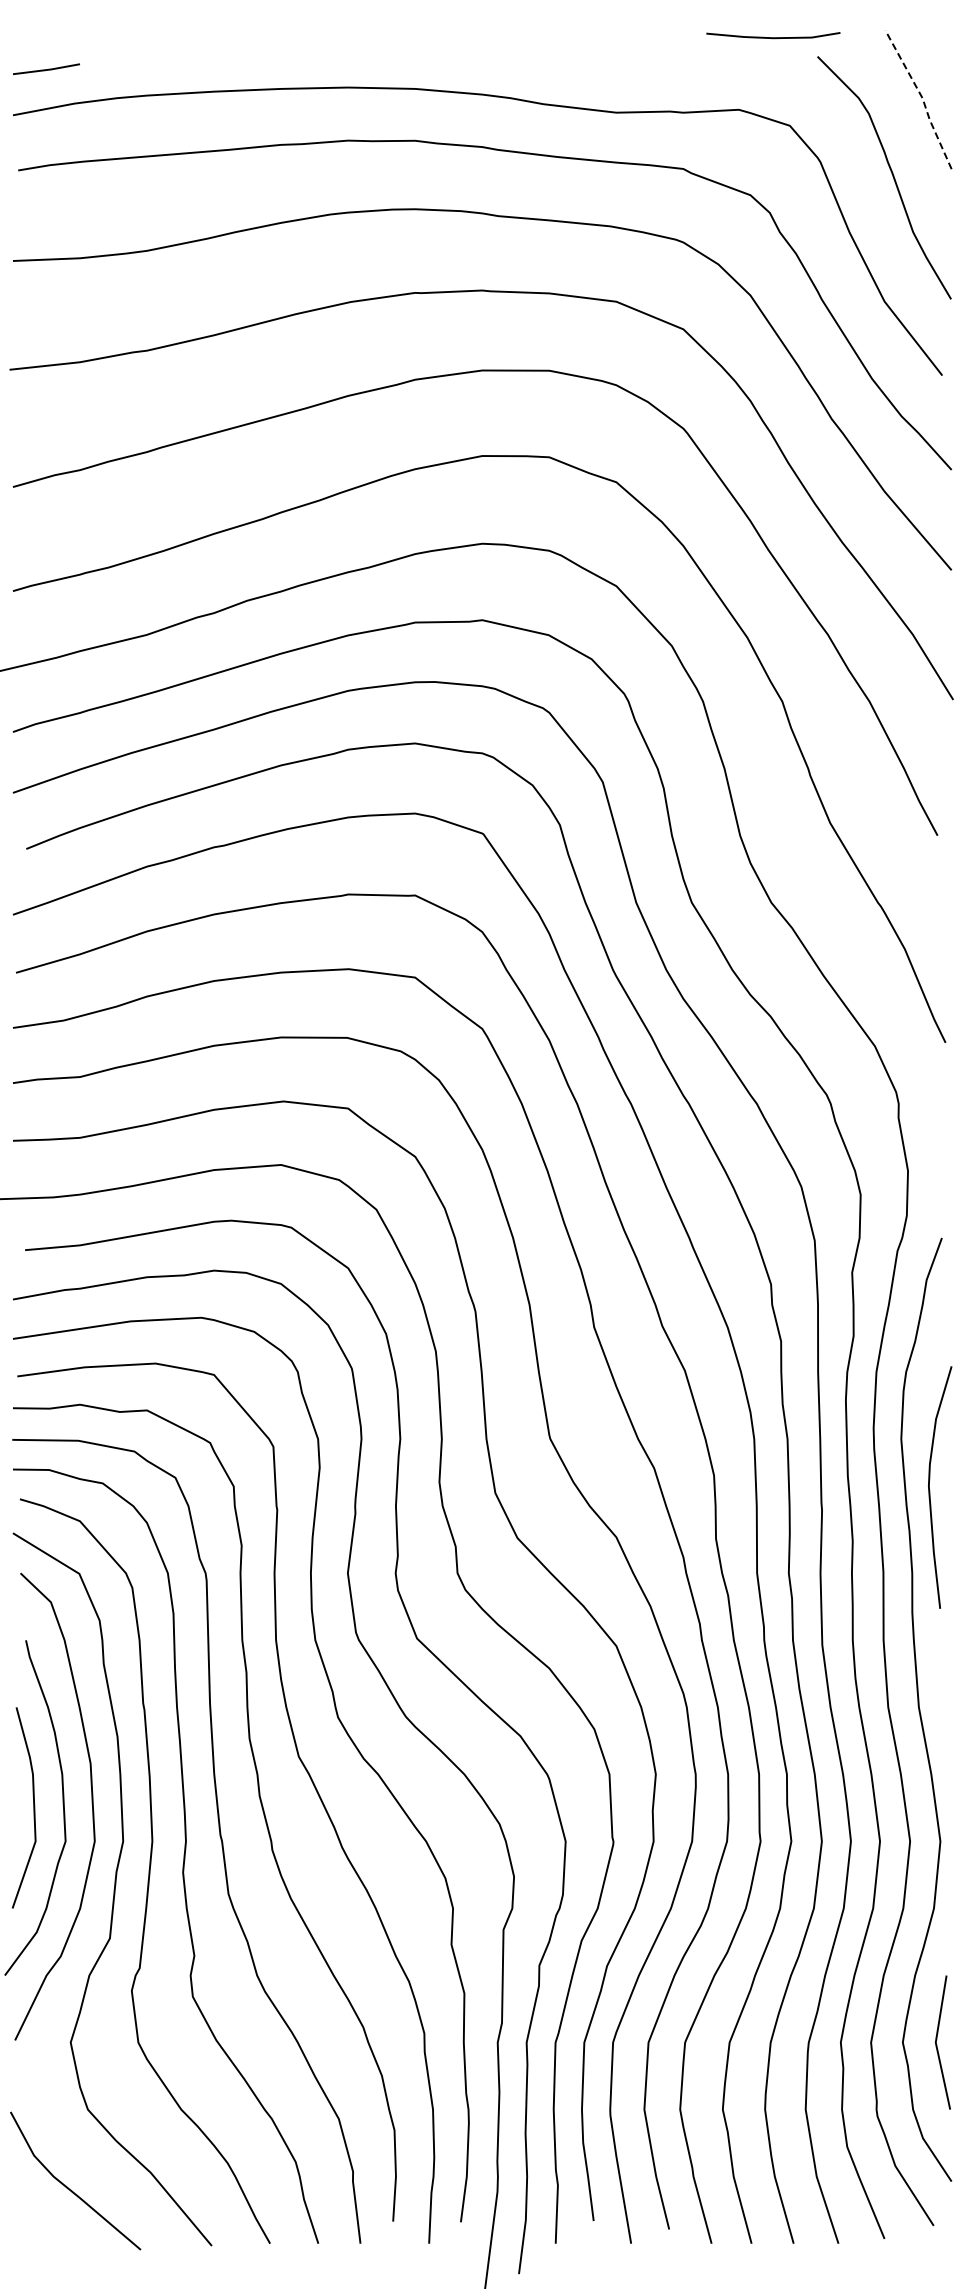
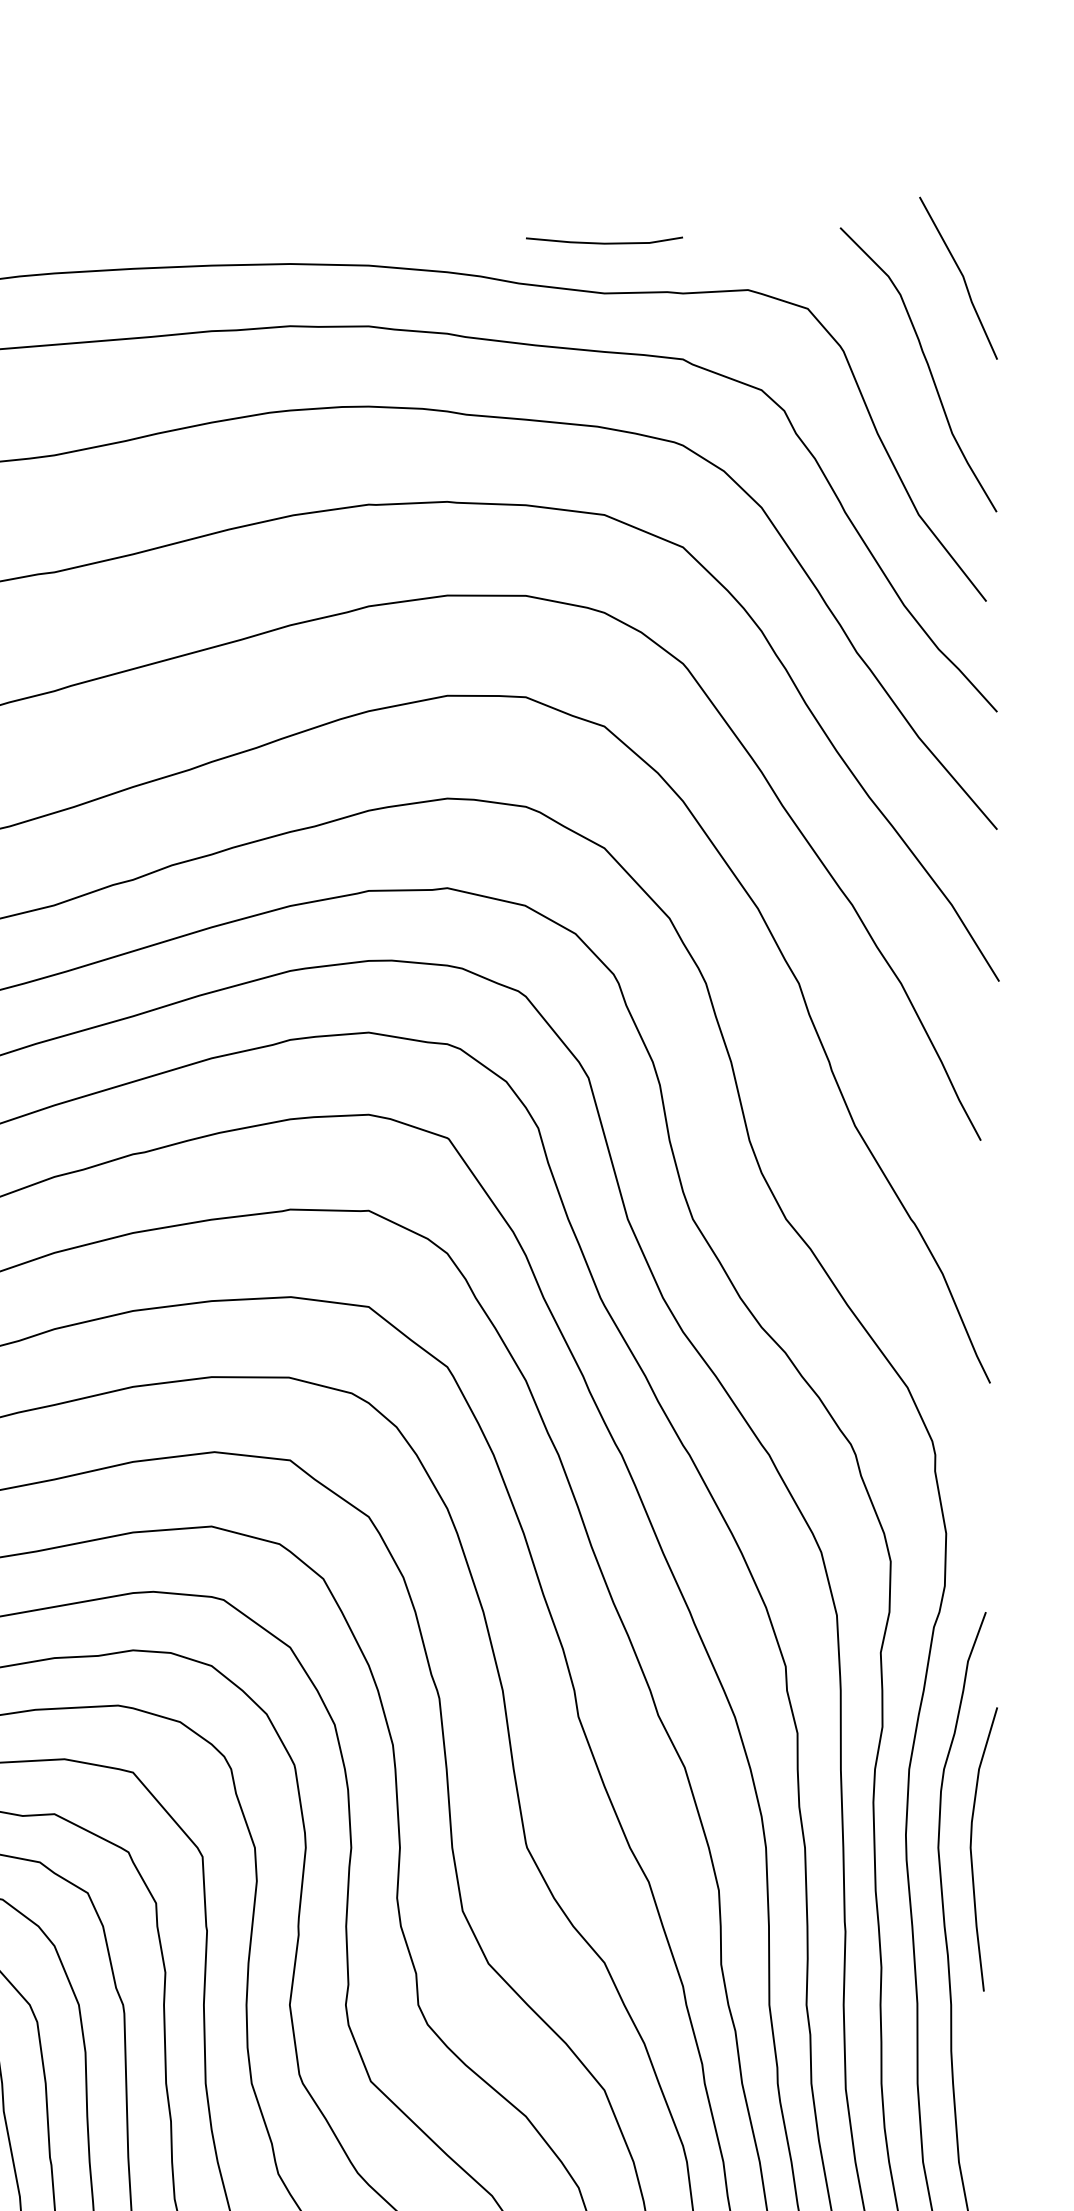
line: (773, 37) -> (604, 242), moved
line: (922, 98) -> (963, 276), dashed -> solid
curve: (930, 1490) -> (972, 1852), moved

